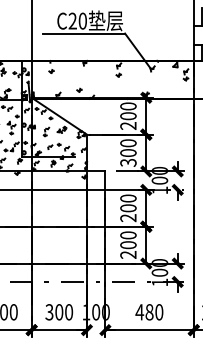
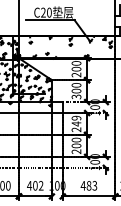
text: (128, 204) -> (76, 121), 200 -> 249
text: (59, 311) -> (35, 185), 300 -> 402
text: (158, 311) -> (94, 185), 480 -> 483

